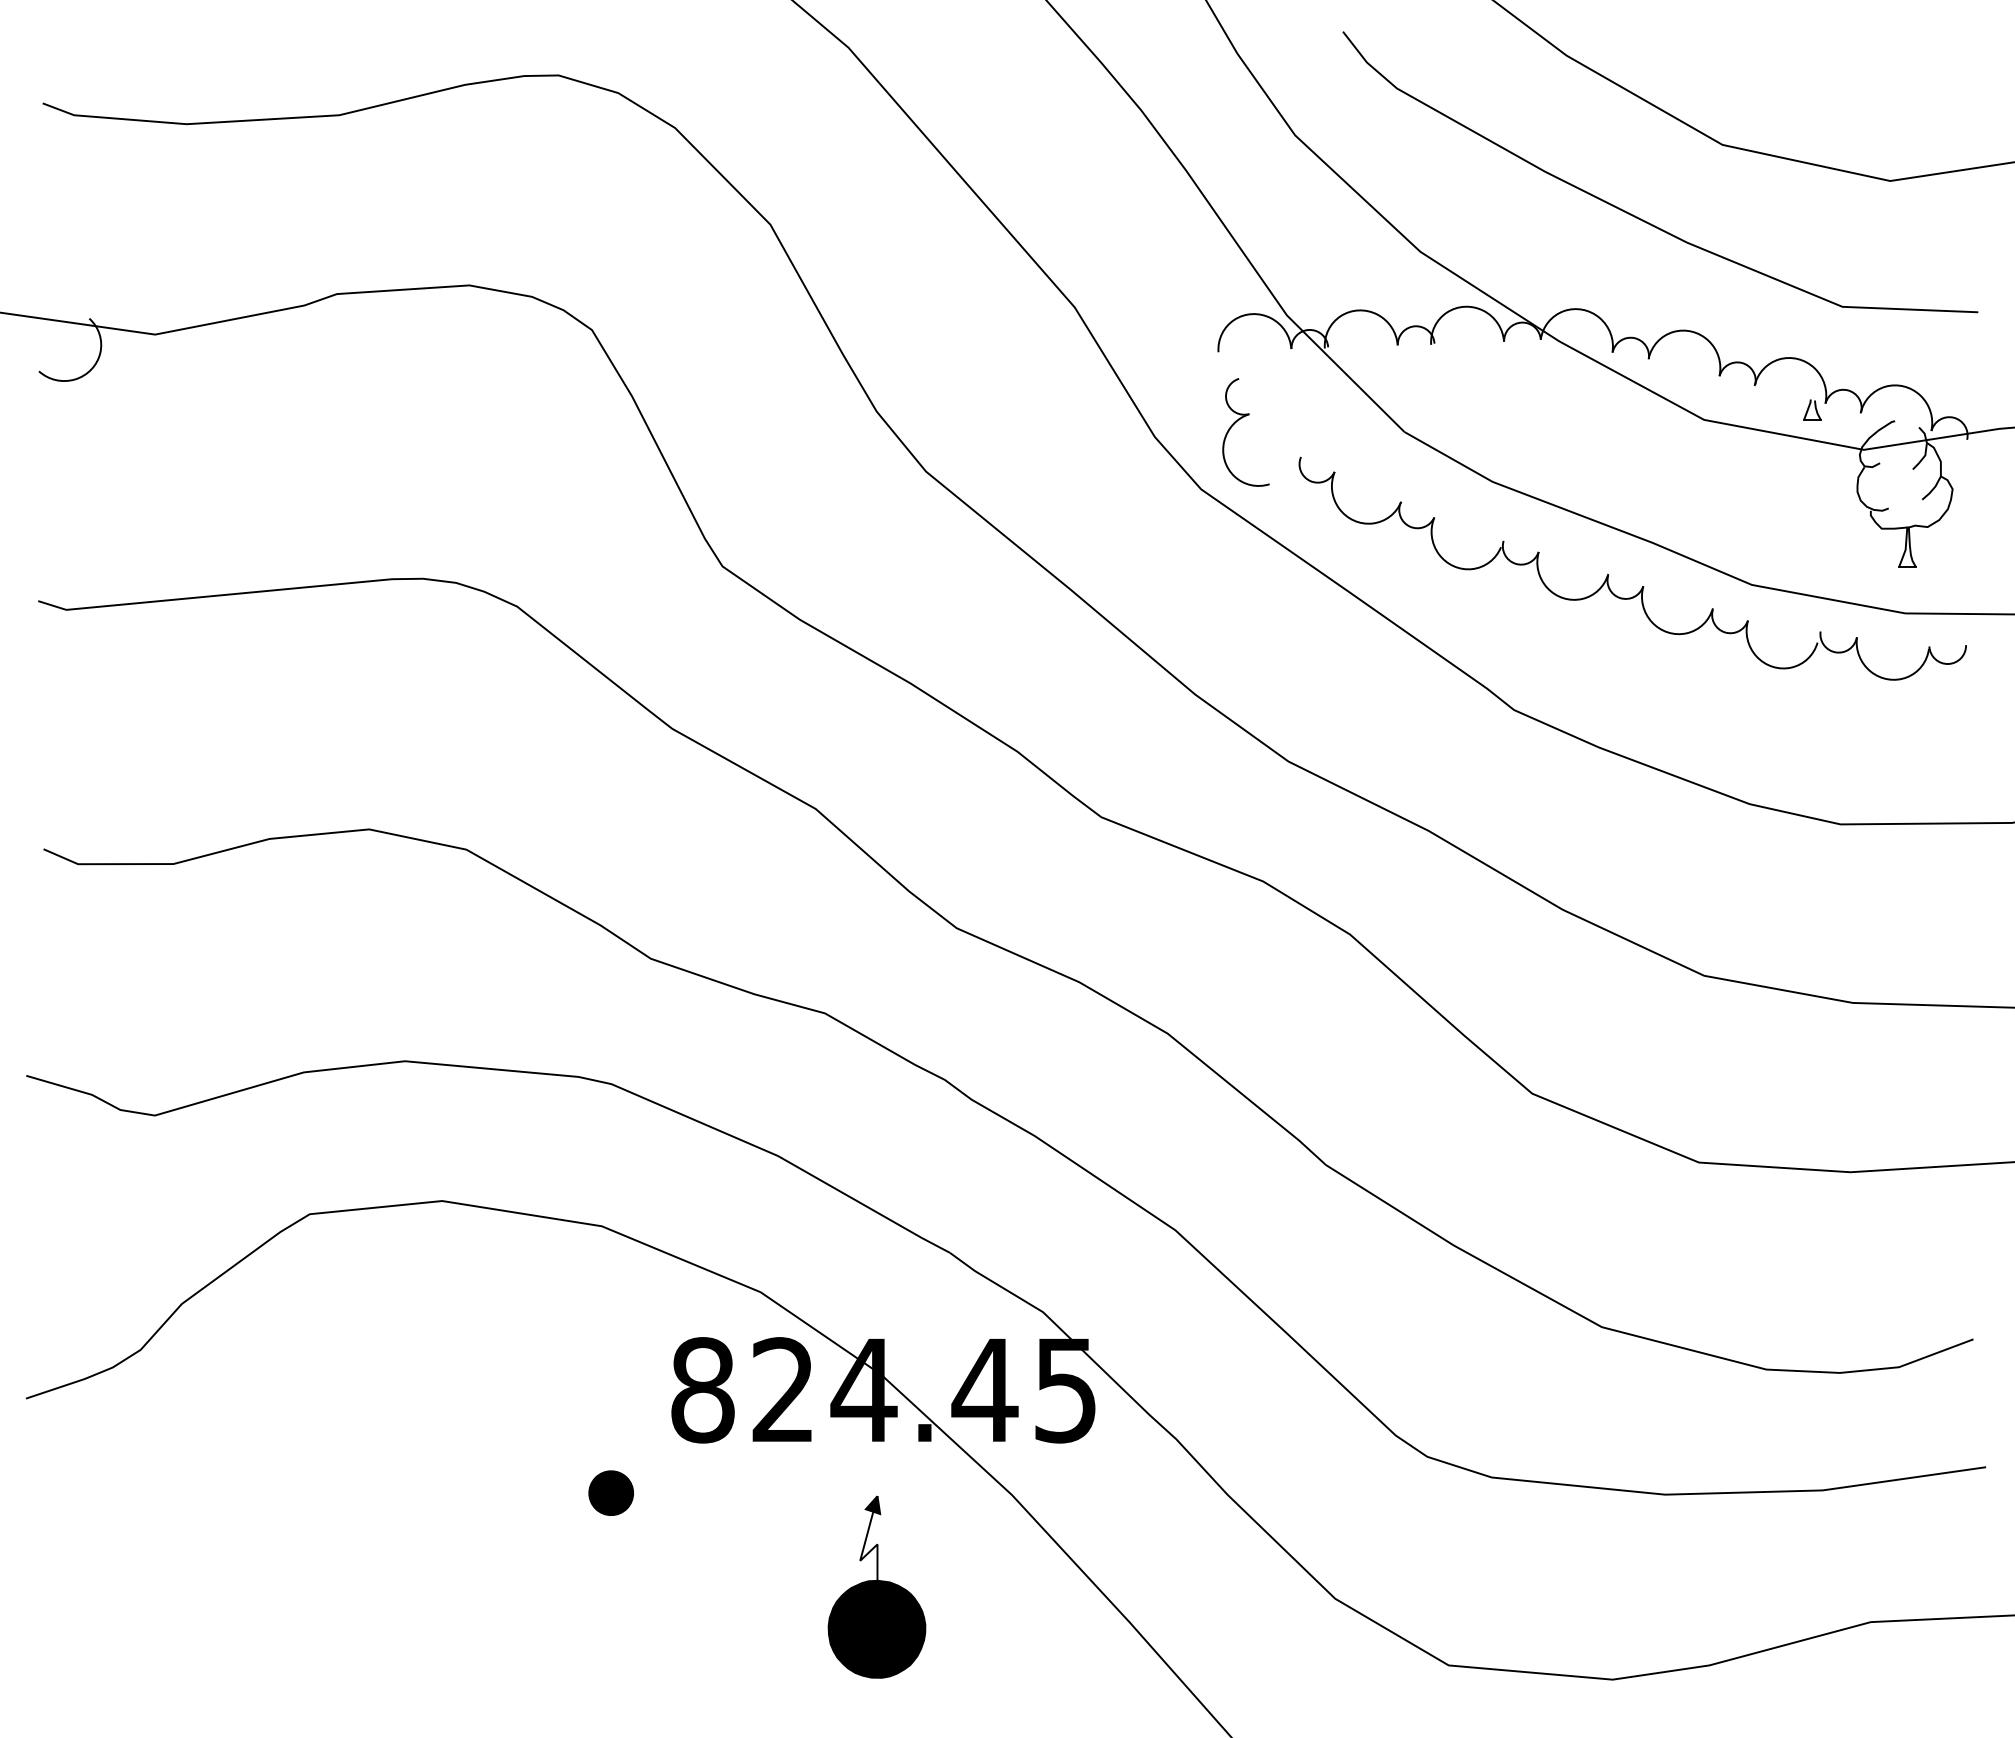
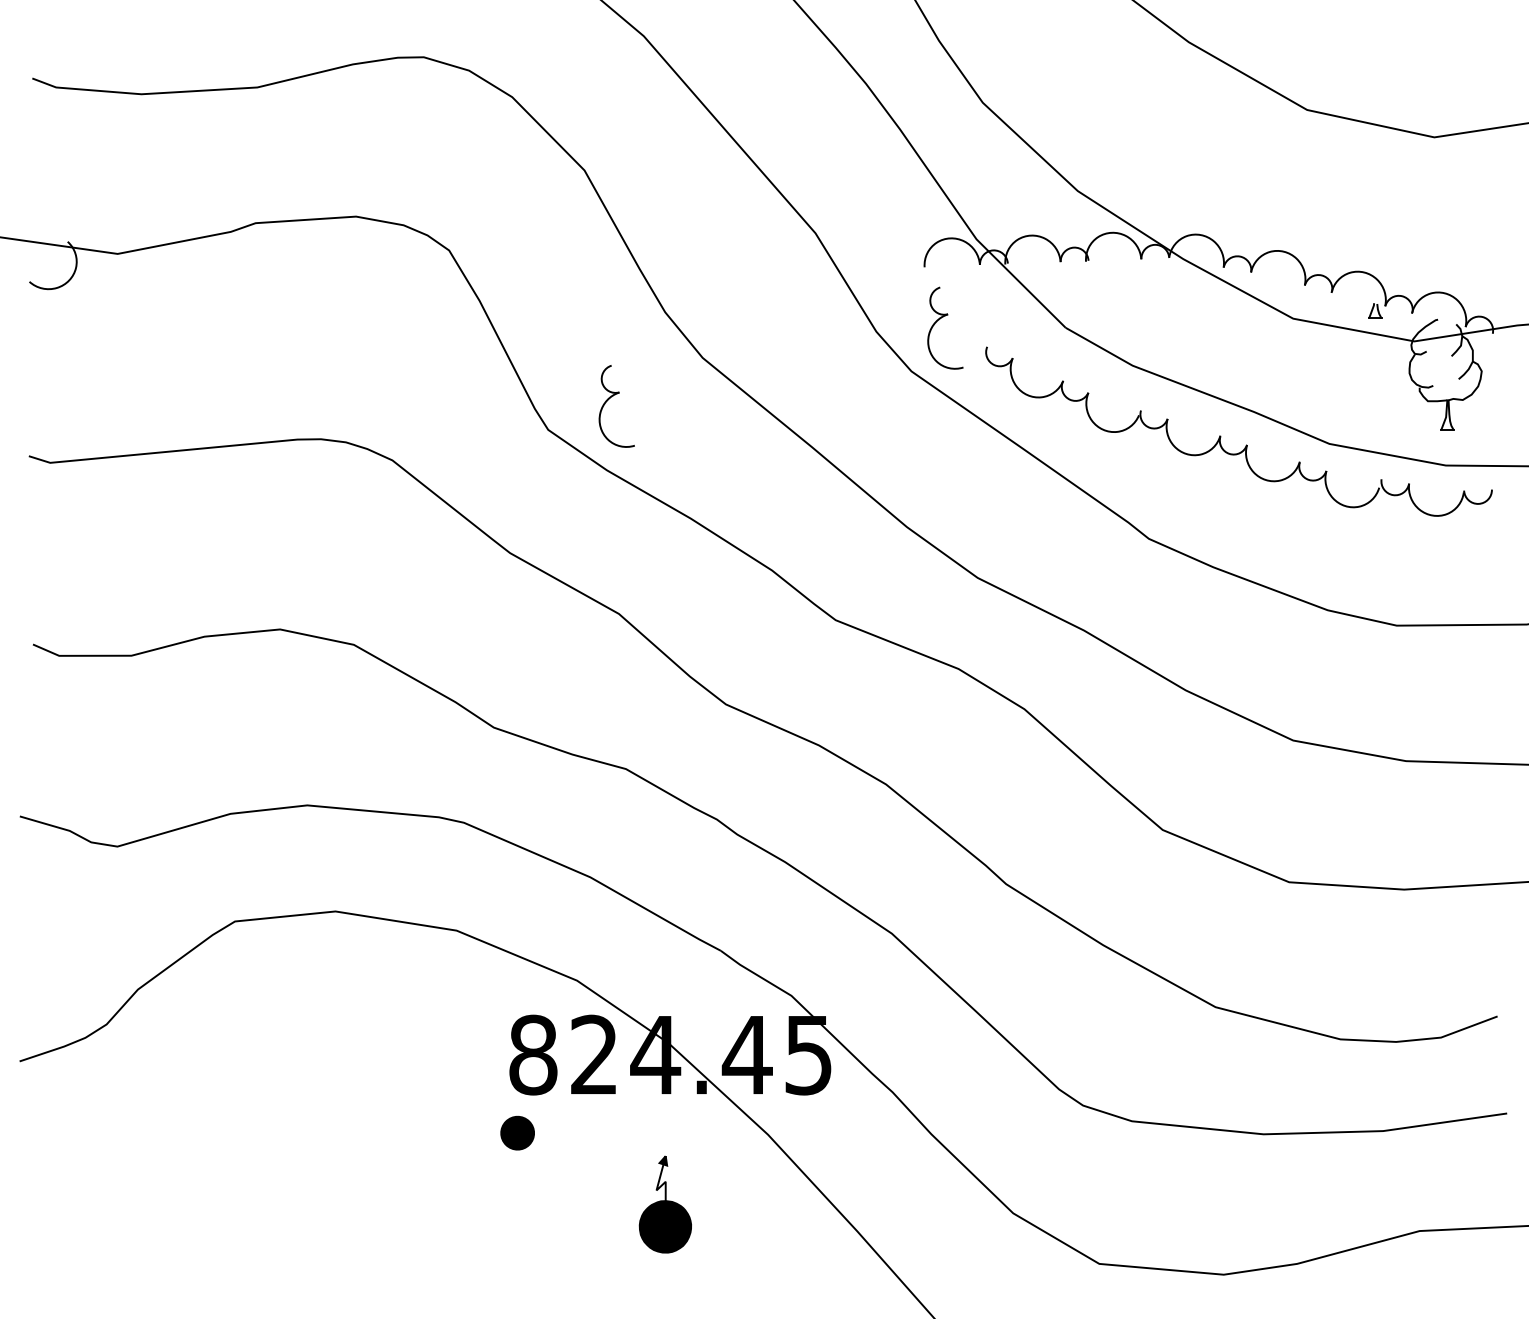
curve: (1637, 216) -> (1242, 164), removed
part: (806, 523) -> (611, 397), added
part: (610, 1492) -> (517, 1132), moved
part: (876, 1586) -> (665, 1204), size x0.7

